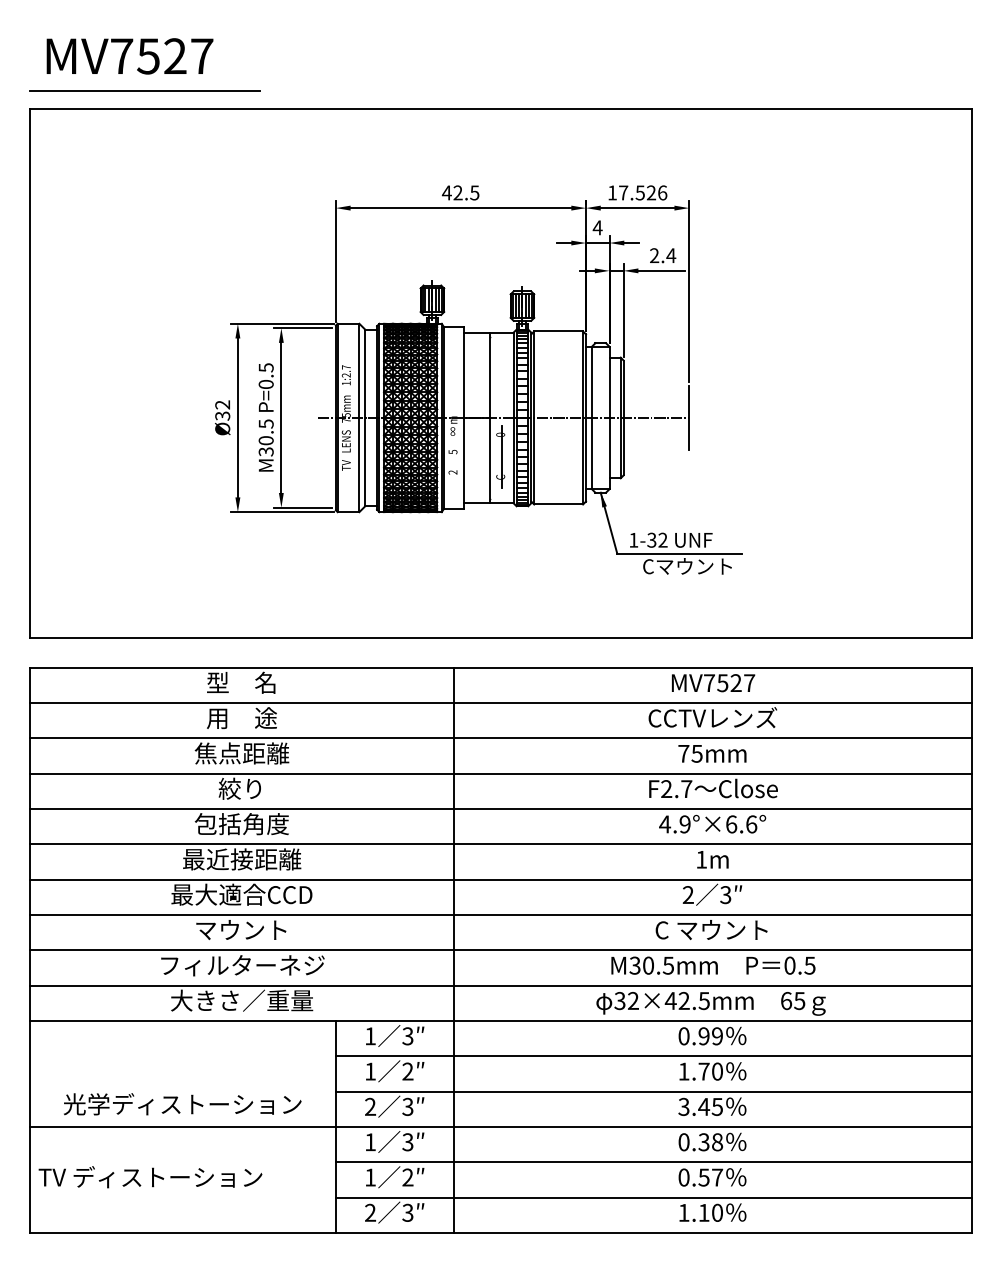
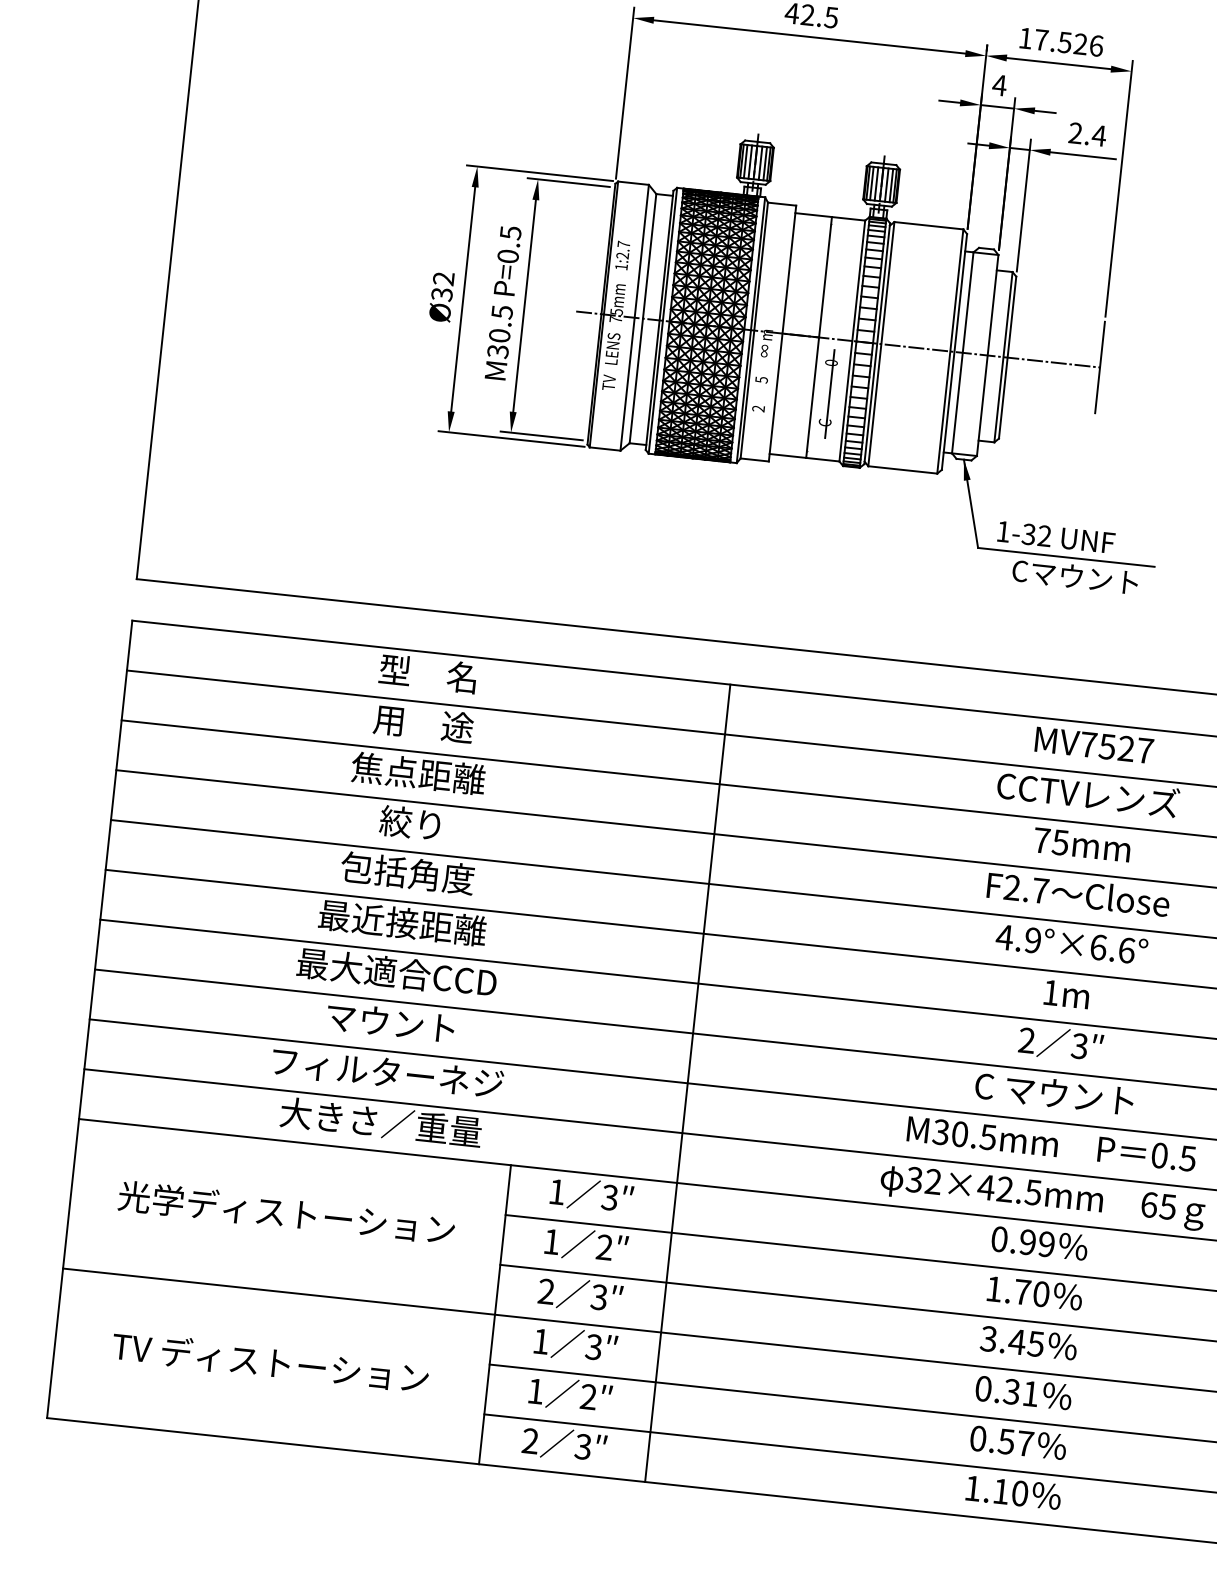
text: (182, 1104) -> (286, 1213), moved
text: (717, 1142) -> (1030, 1394), 0.38 -> 0.31
text: (150, 1177) -> (270, 1362), moved

